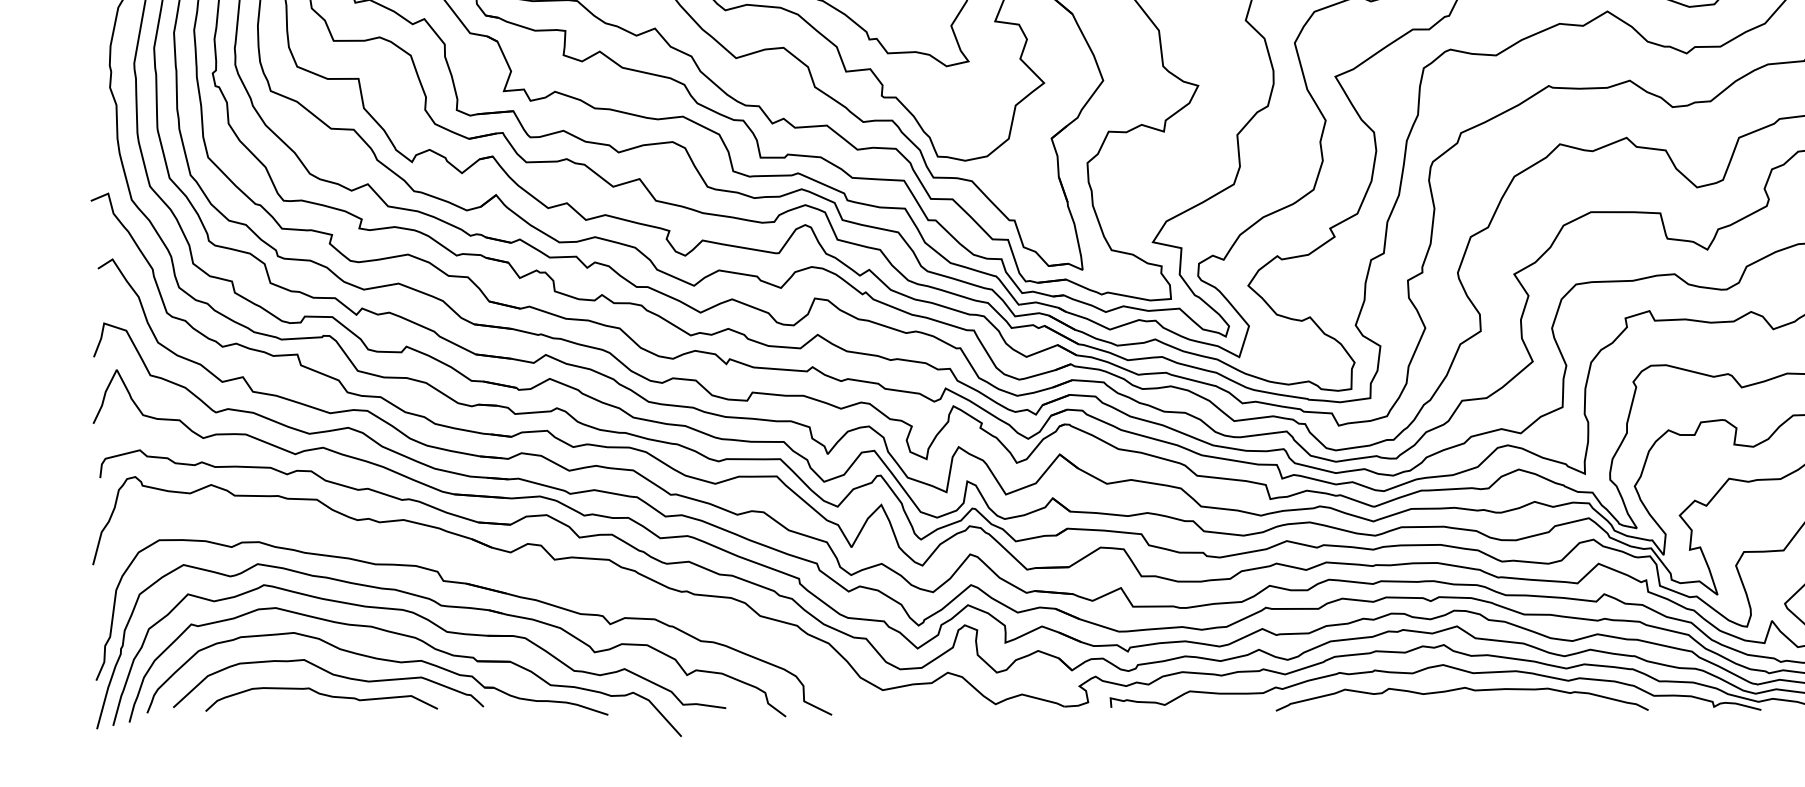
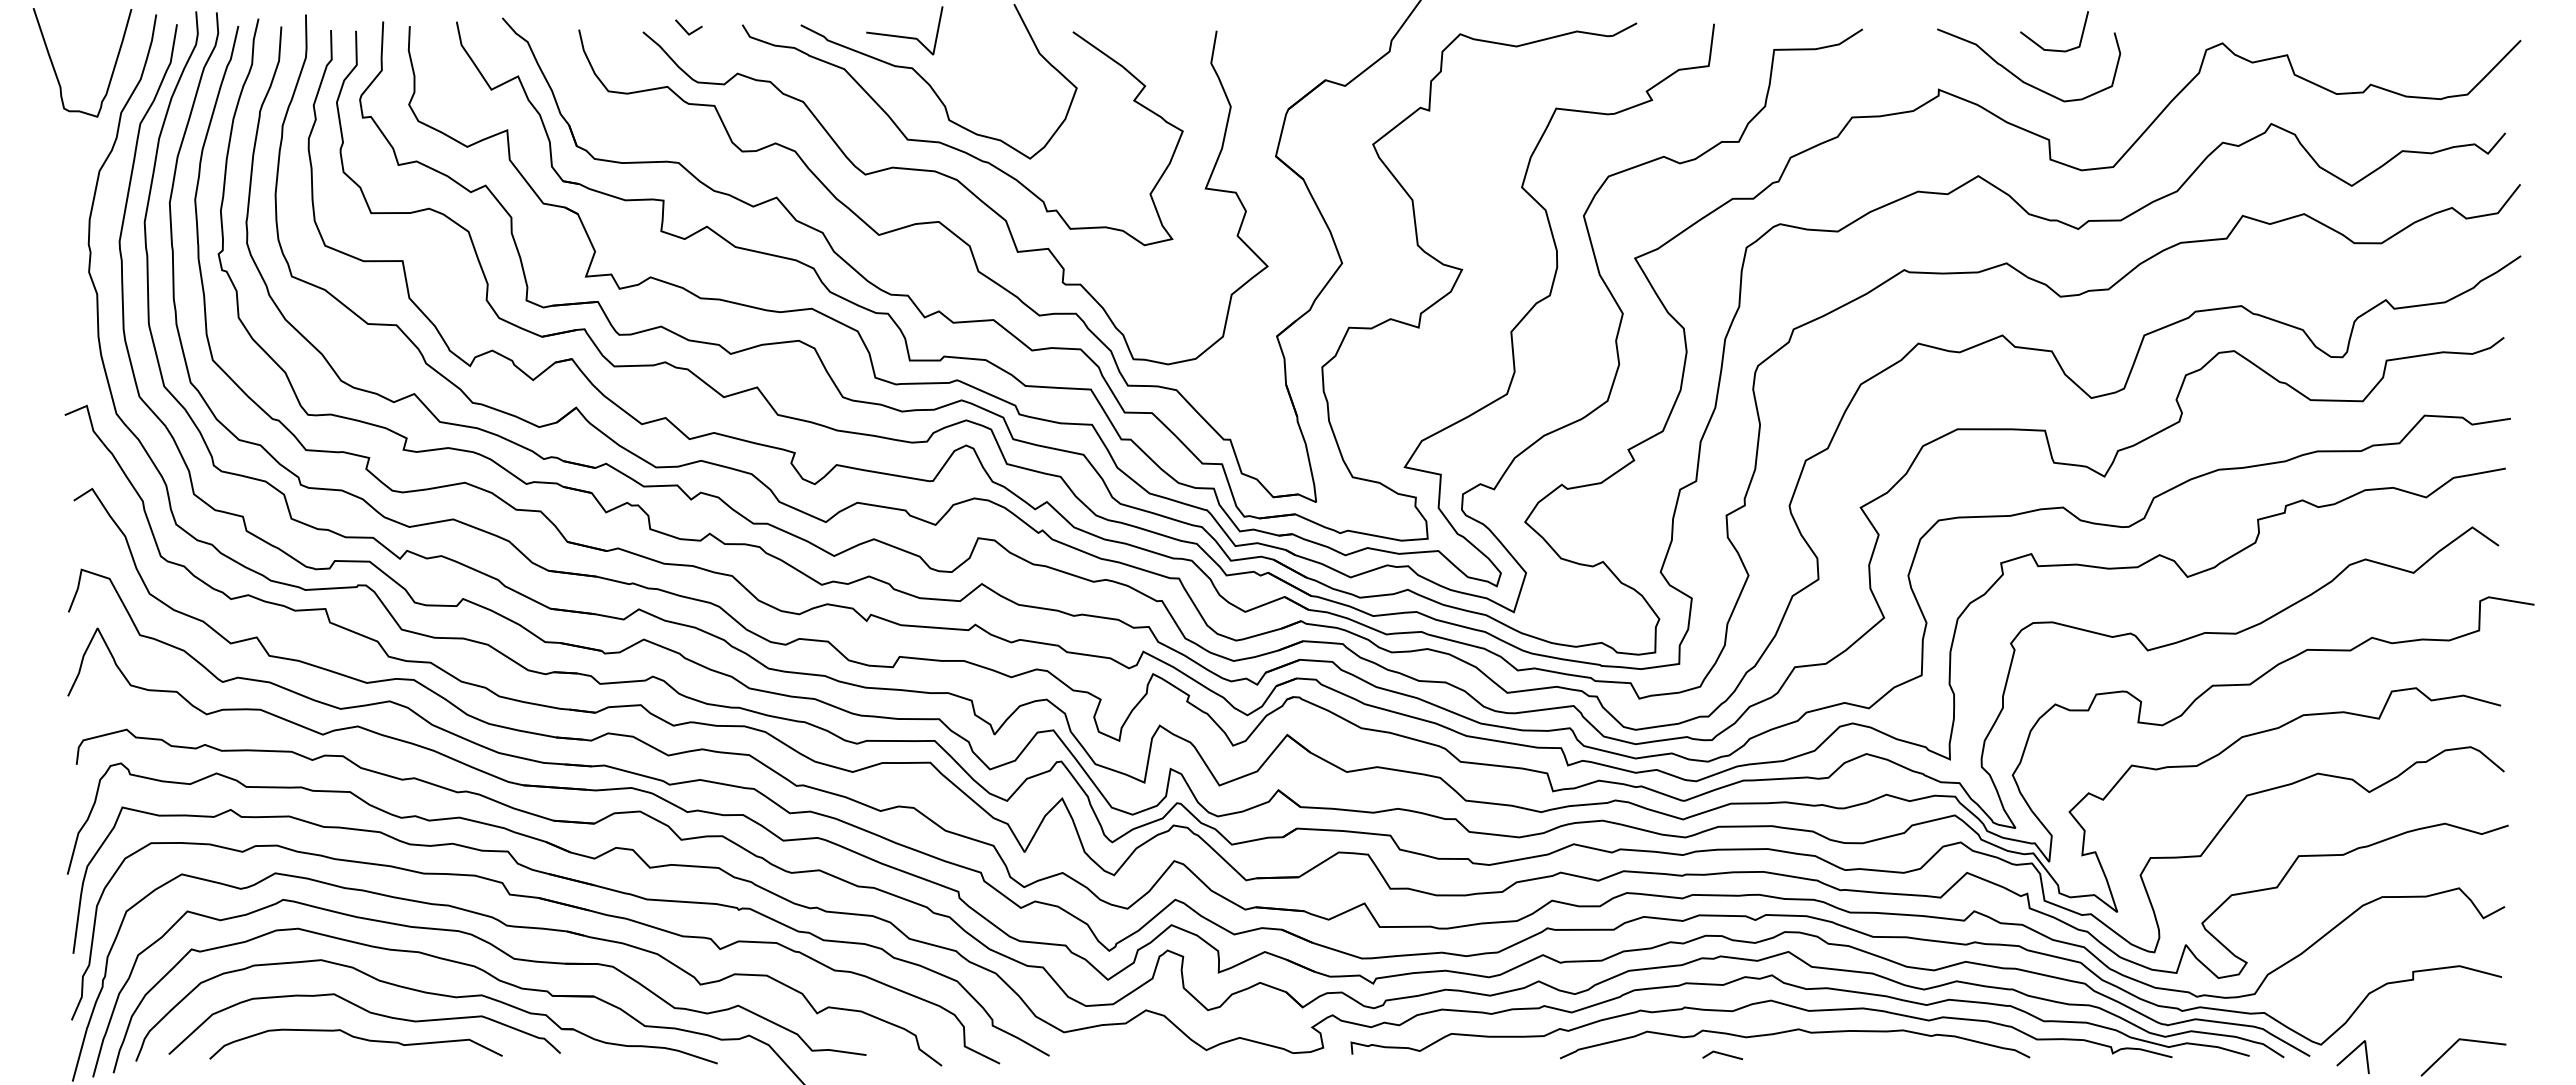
part: (494, 570) -> (573, 881), added
line: (1404, 707) -> (1722, 1054), added

